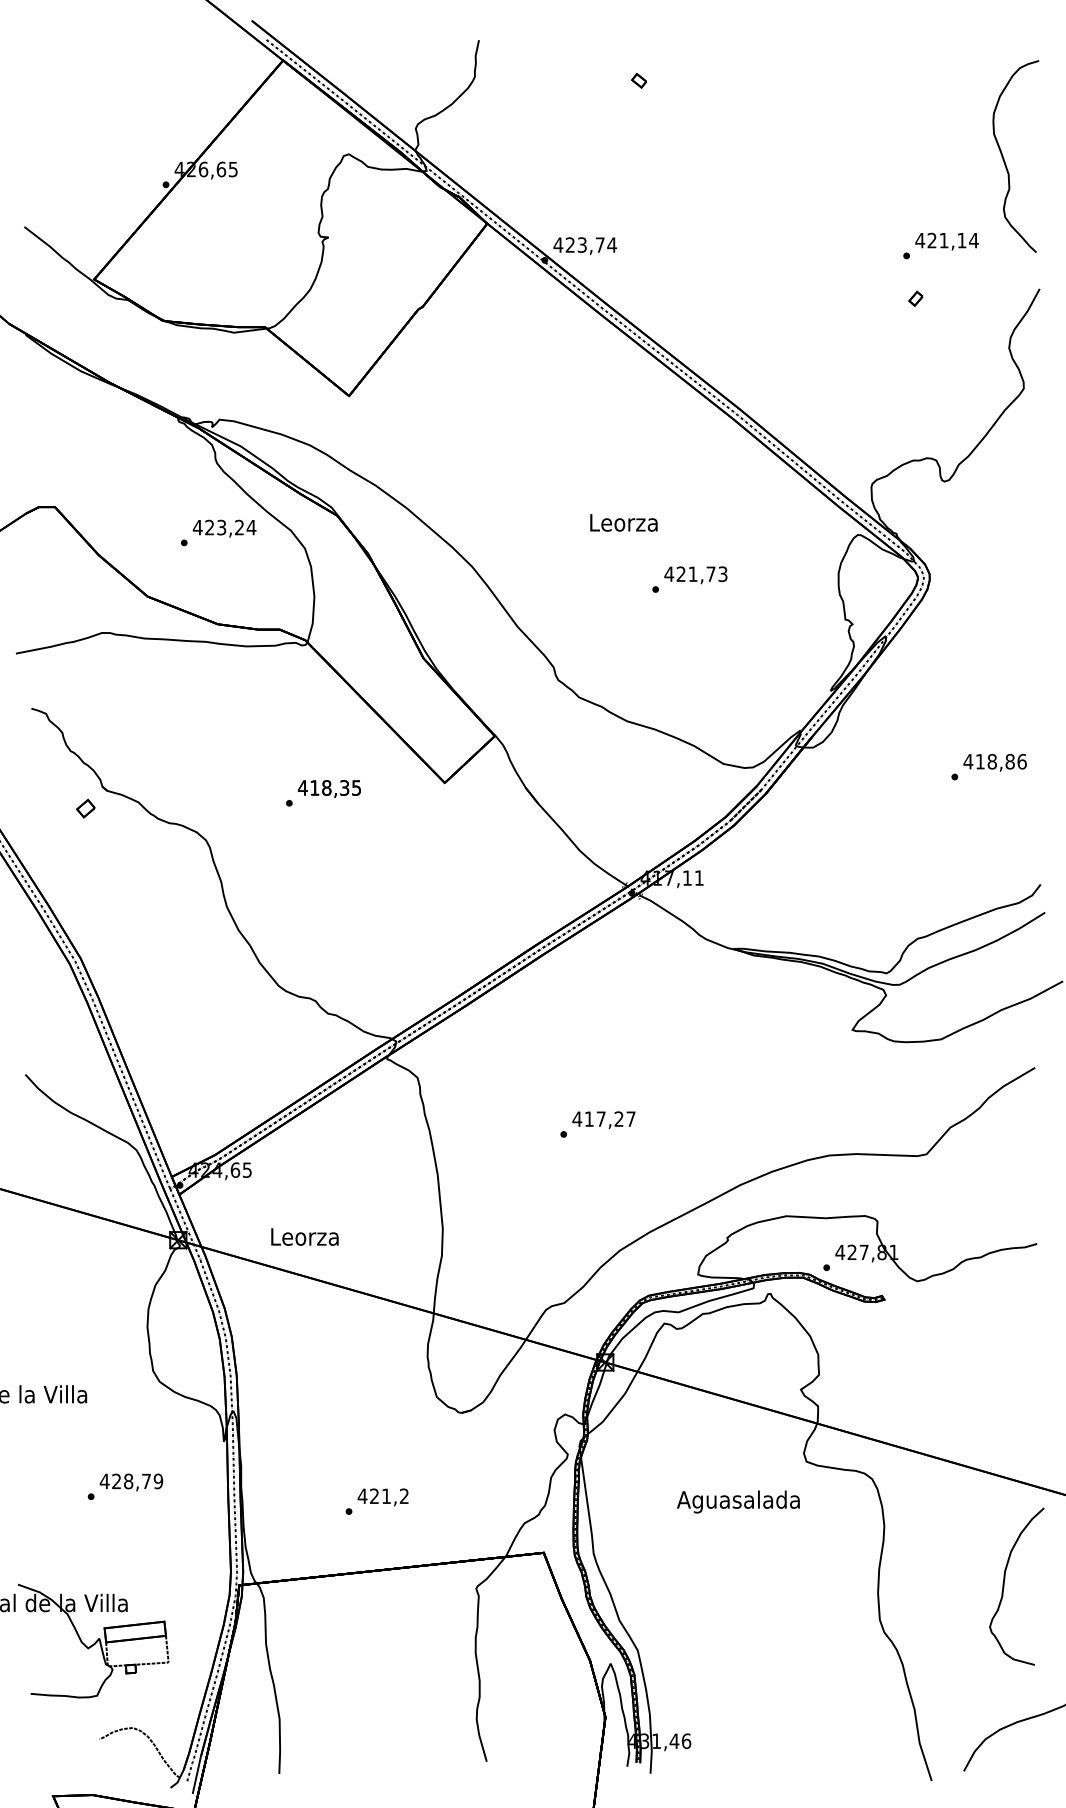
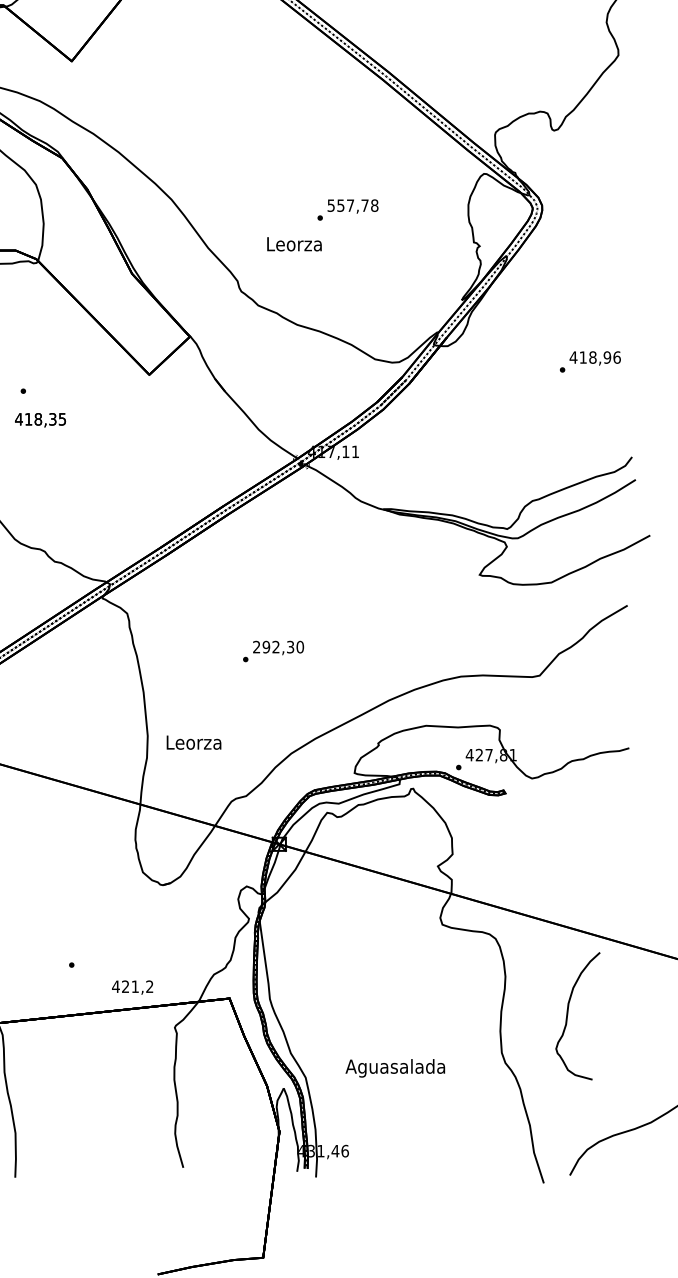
text: (623, 522) -> (294, 243), moved
text: (695, 574) -> (352, 205), 421,73 -> 557,78
text: (1009, 761) -> (606, 357), 418,86 -> 418,96
text: (328, 788) -> (39, 419), moved
text: (603, 1118) -> (277, 646), 417,27 -> 292,30
text: (304, 1236) -> (193, 742), moved
text: (382, 1497) -> (132, 987), moved
text: (738, 1501) -> (395, 1067), moved
curve: (1004, 1586) -> (567, 1016), moved

